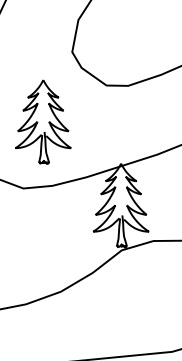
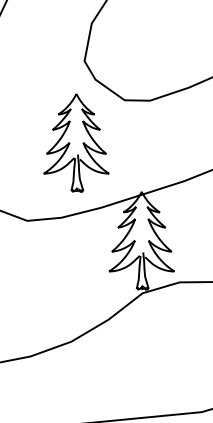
part: (43, 121) -> (76, 142), moved

